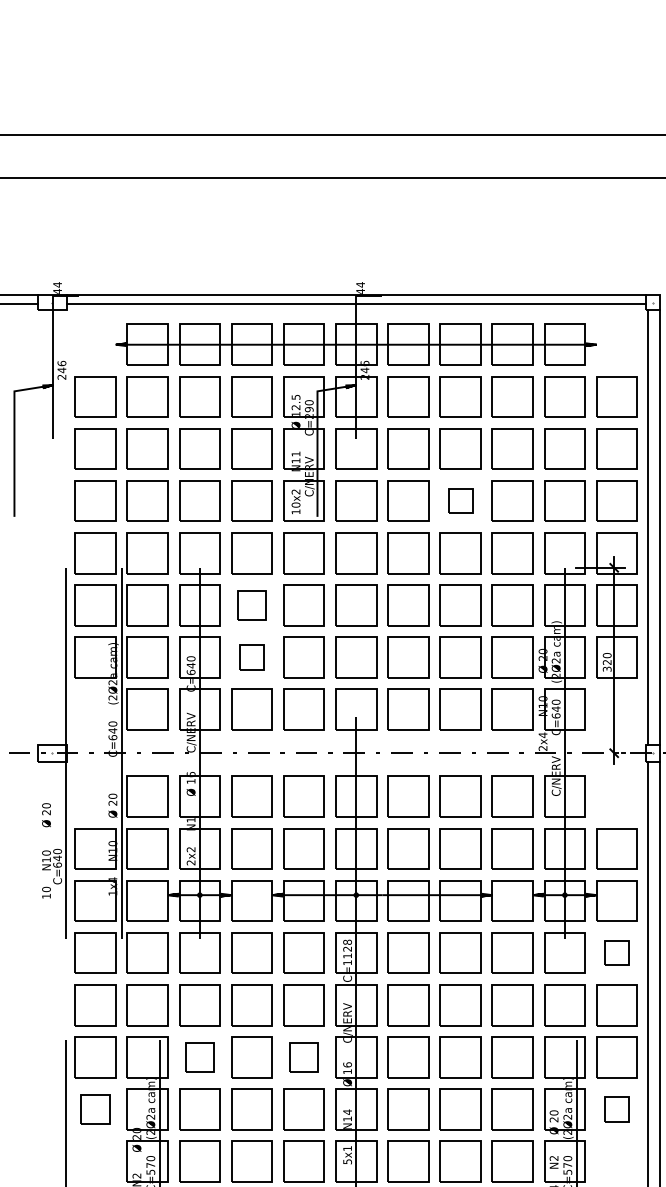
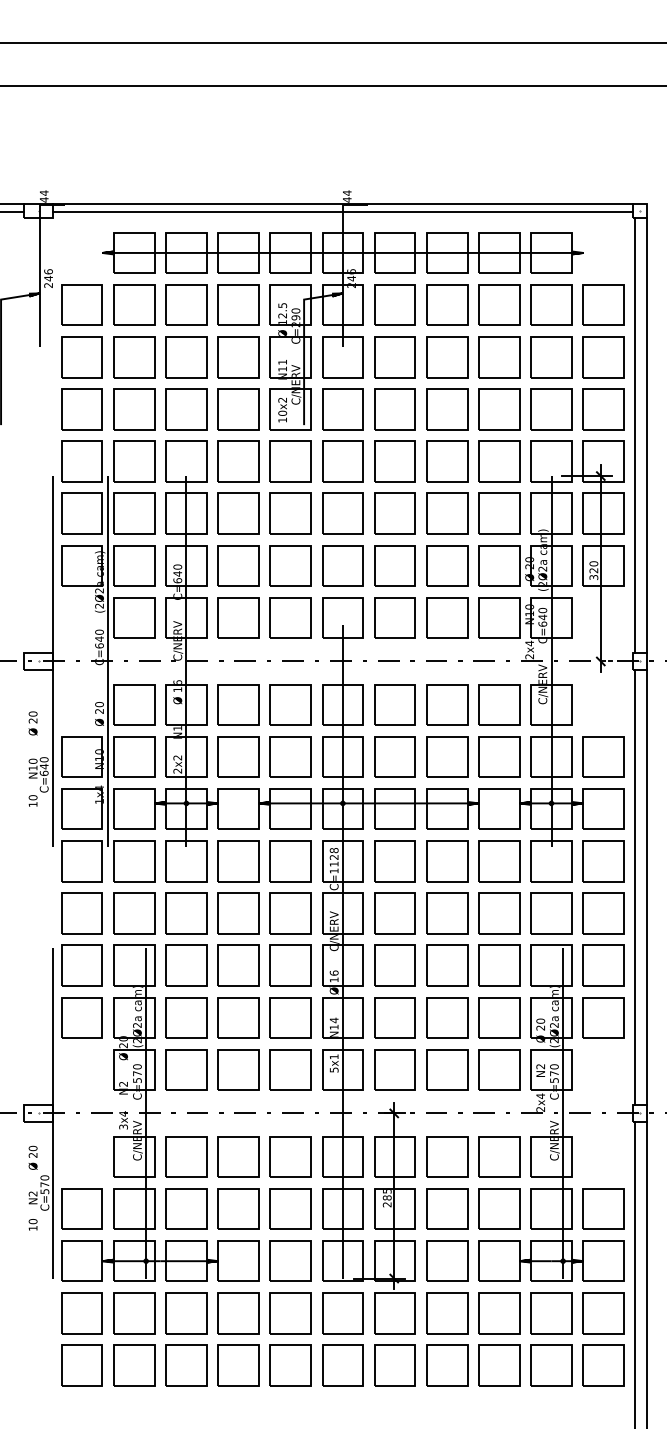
part: (460, 501) -> (447, 409), size x1.67
part: (251, 605) -> (238, 513), size x1.43
part: (251, 657) -> (238, 565), size x1.67
part: (616, 953) -> (603, 861), size x1.67
part: (199, 1057) -> (186, 965), size x1.43
part: (303, 1057) -> (290, 965), size x1.43
part: (94, 1109) -> (81, 1017), size x1.43
part: (616, 1109) -> (603, 1017), size x1.67

